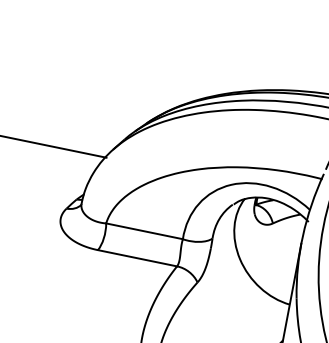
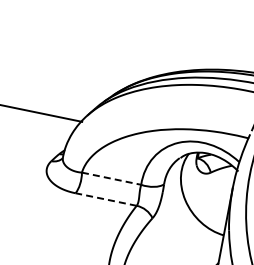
line: (145, 231) -> (112, 178), solid -> dashed
line: (136, 258) -> (105, 199), solid -> dashed

